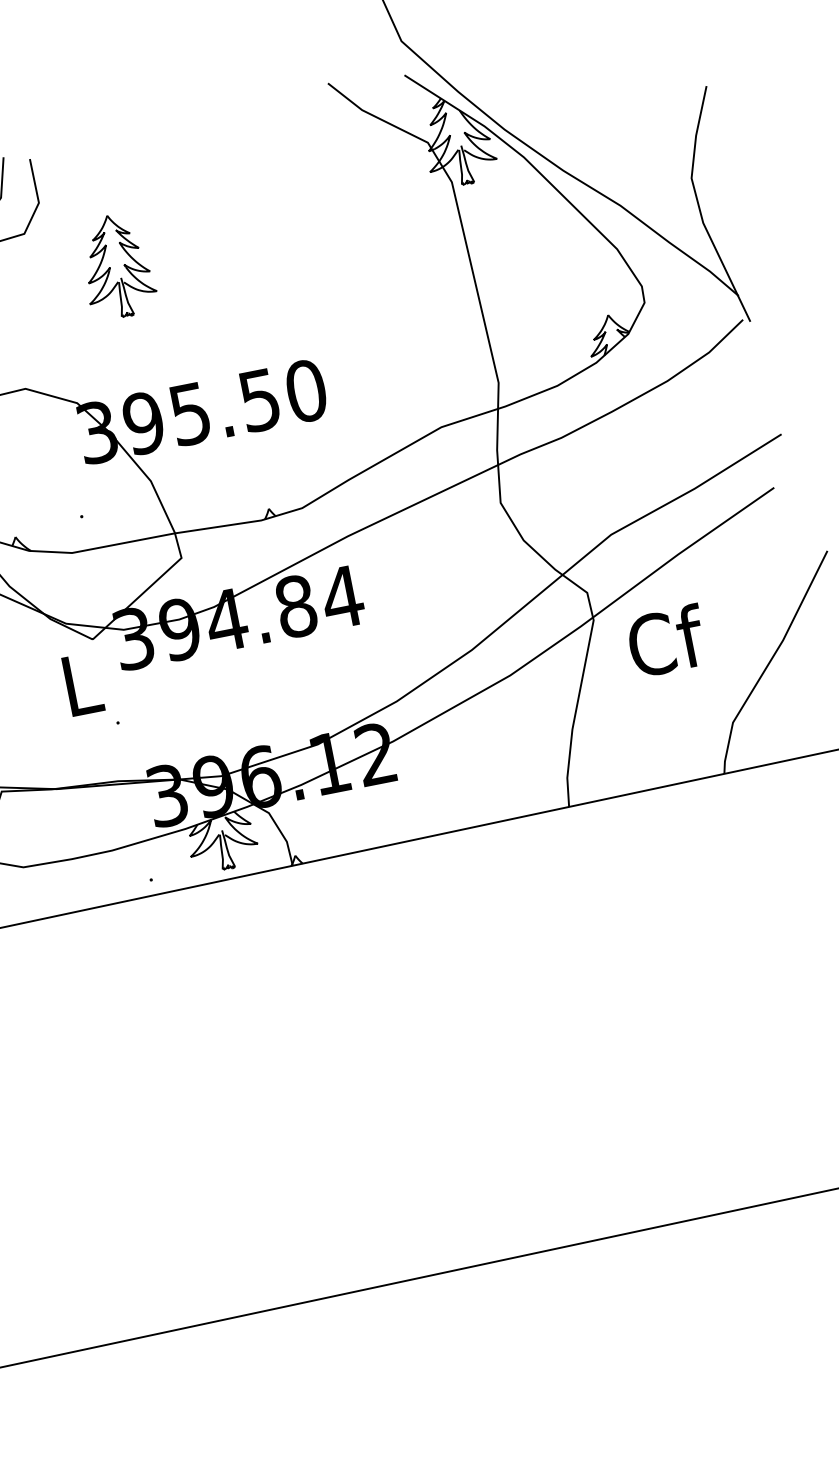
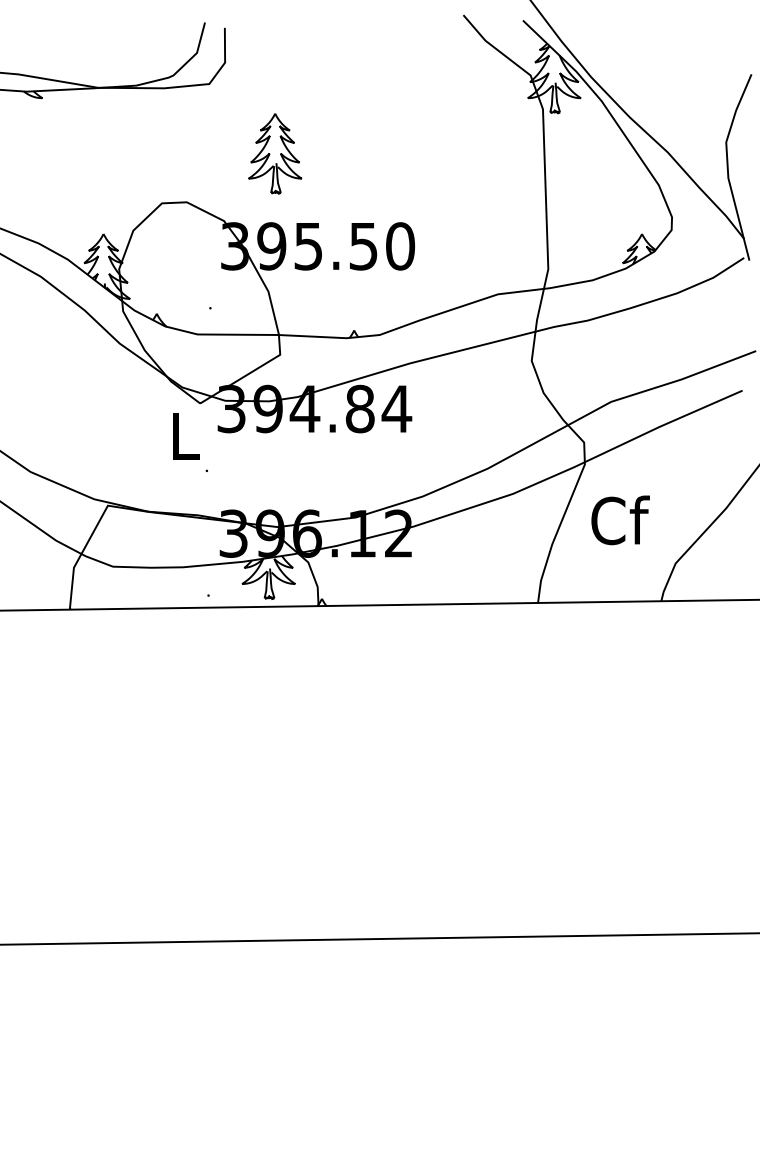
part: (117, 265) -> (275, 153), moved
text: (666, 641) -> (620, 520), moved

